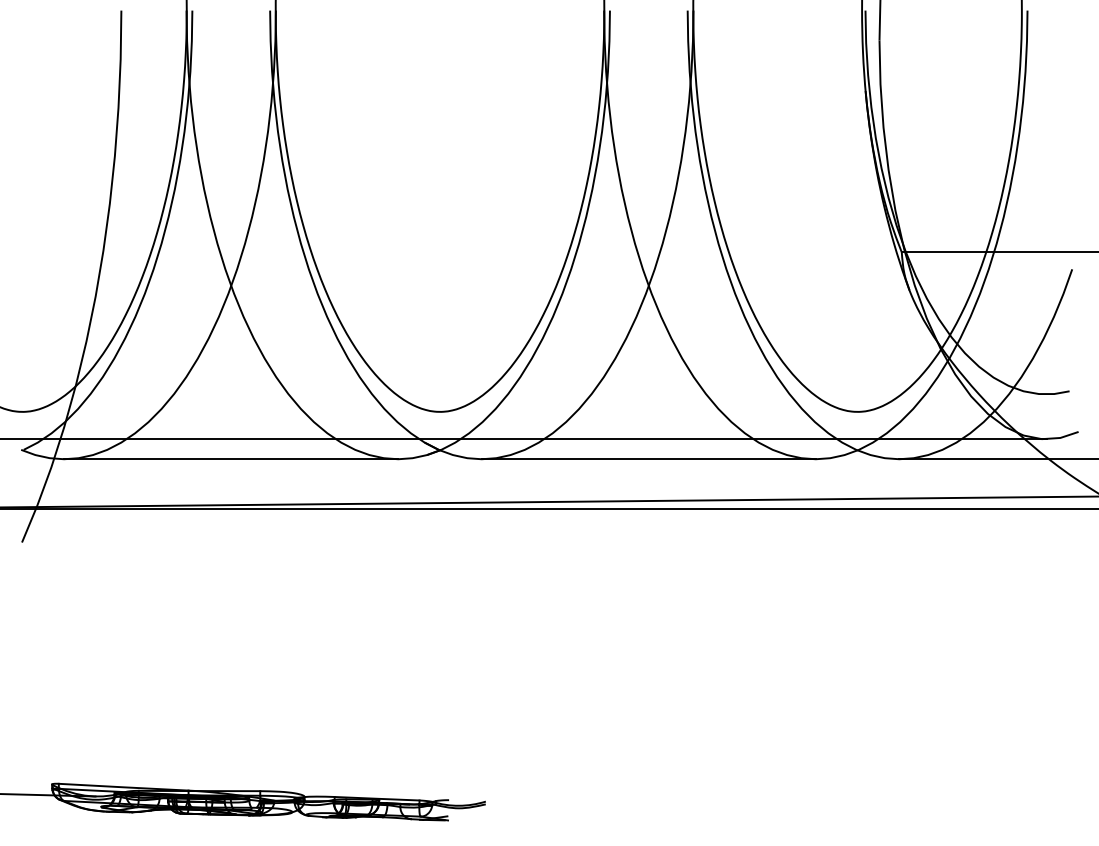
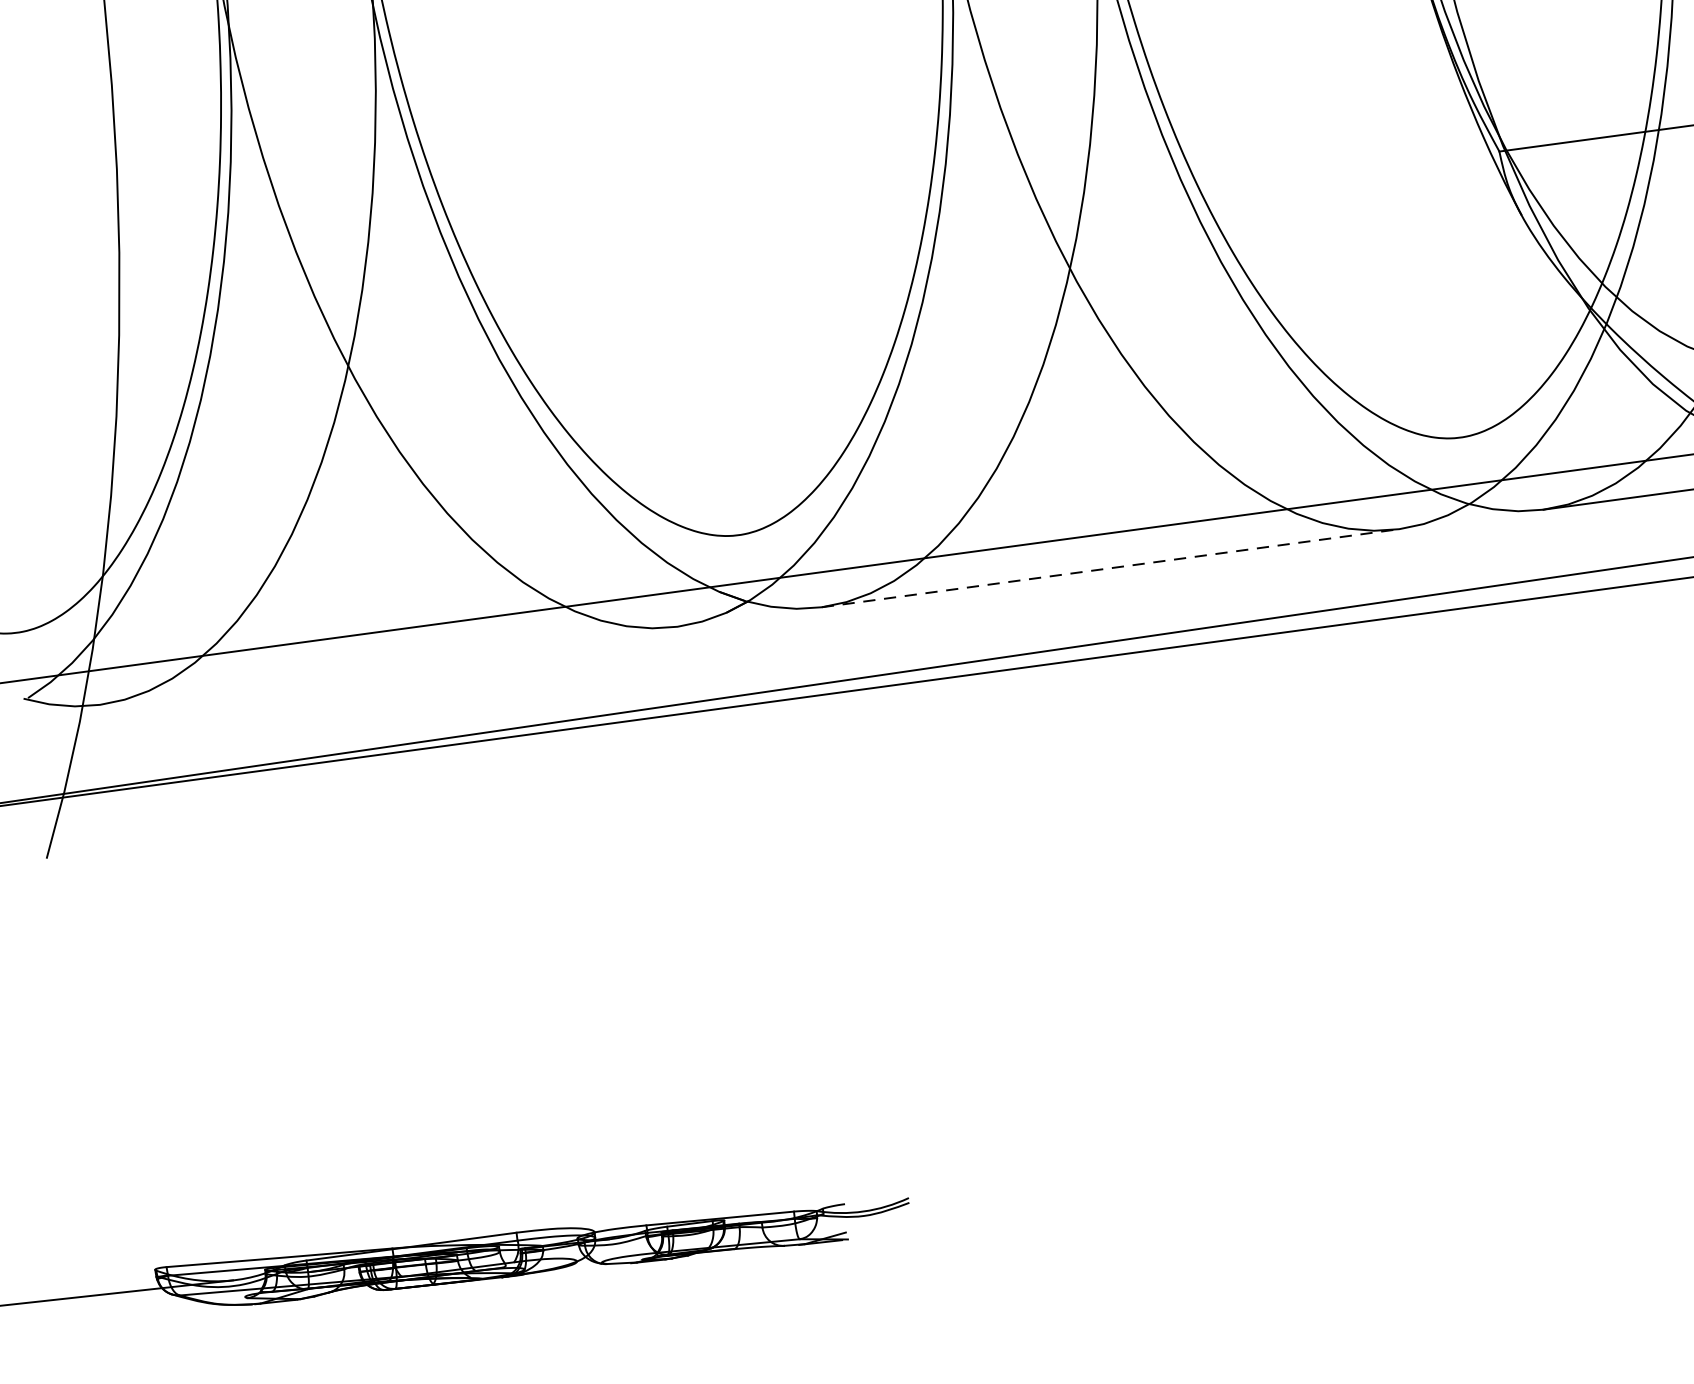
line: (231, 459) -> (389, 666), removed
line: (649, 459) -> (1111, 568), solid -> dashed

